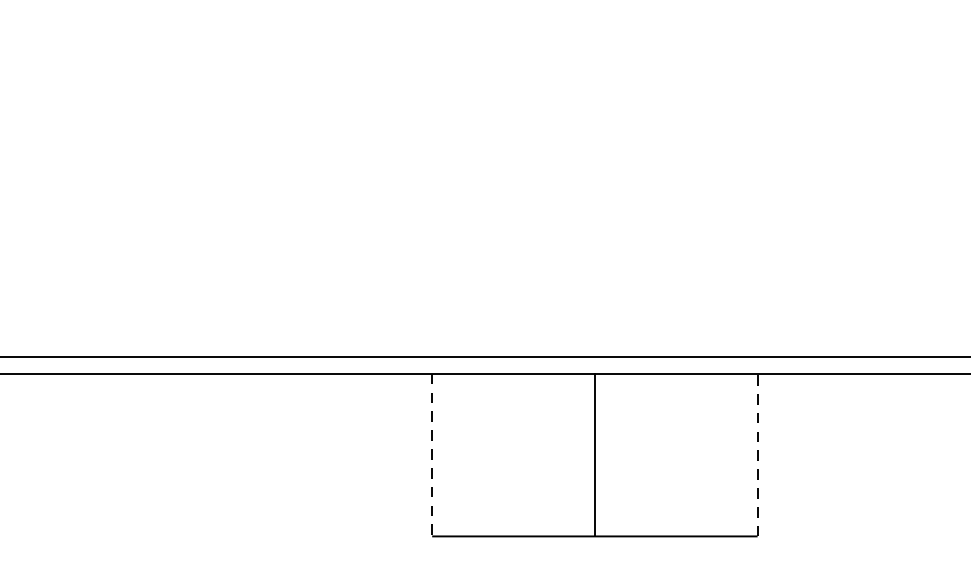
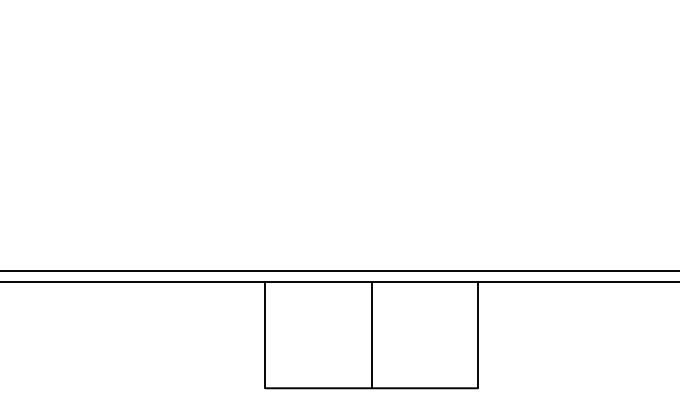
line: (756, 454) -> (477, 334), dashed -> solid
line: (432, 455) -> (265, 335), dashed -> solid

